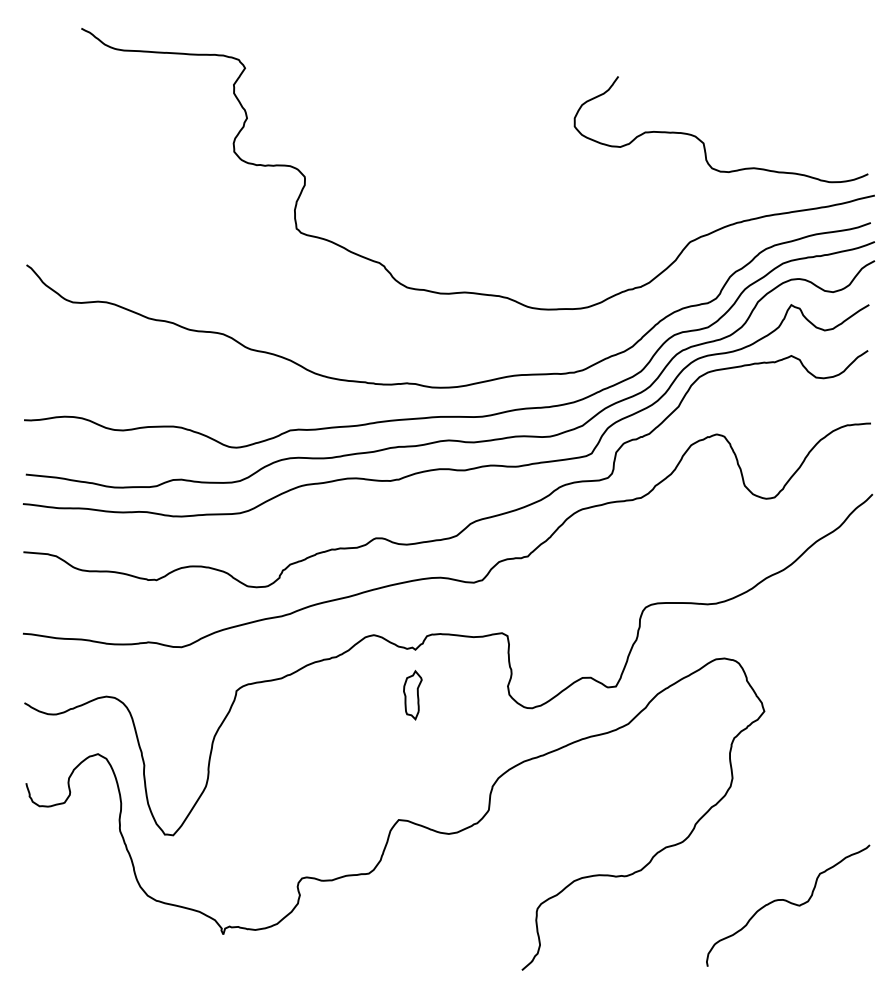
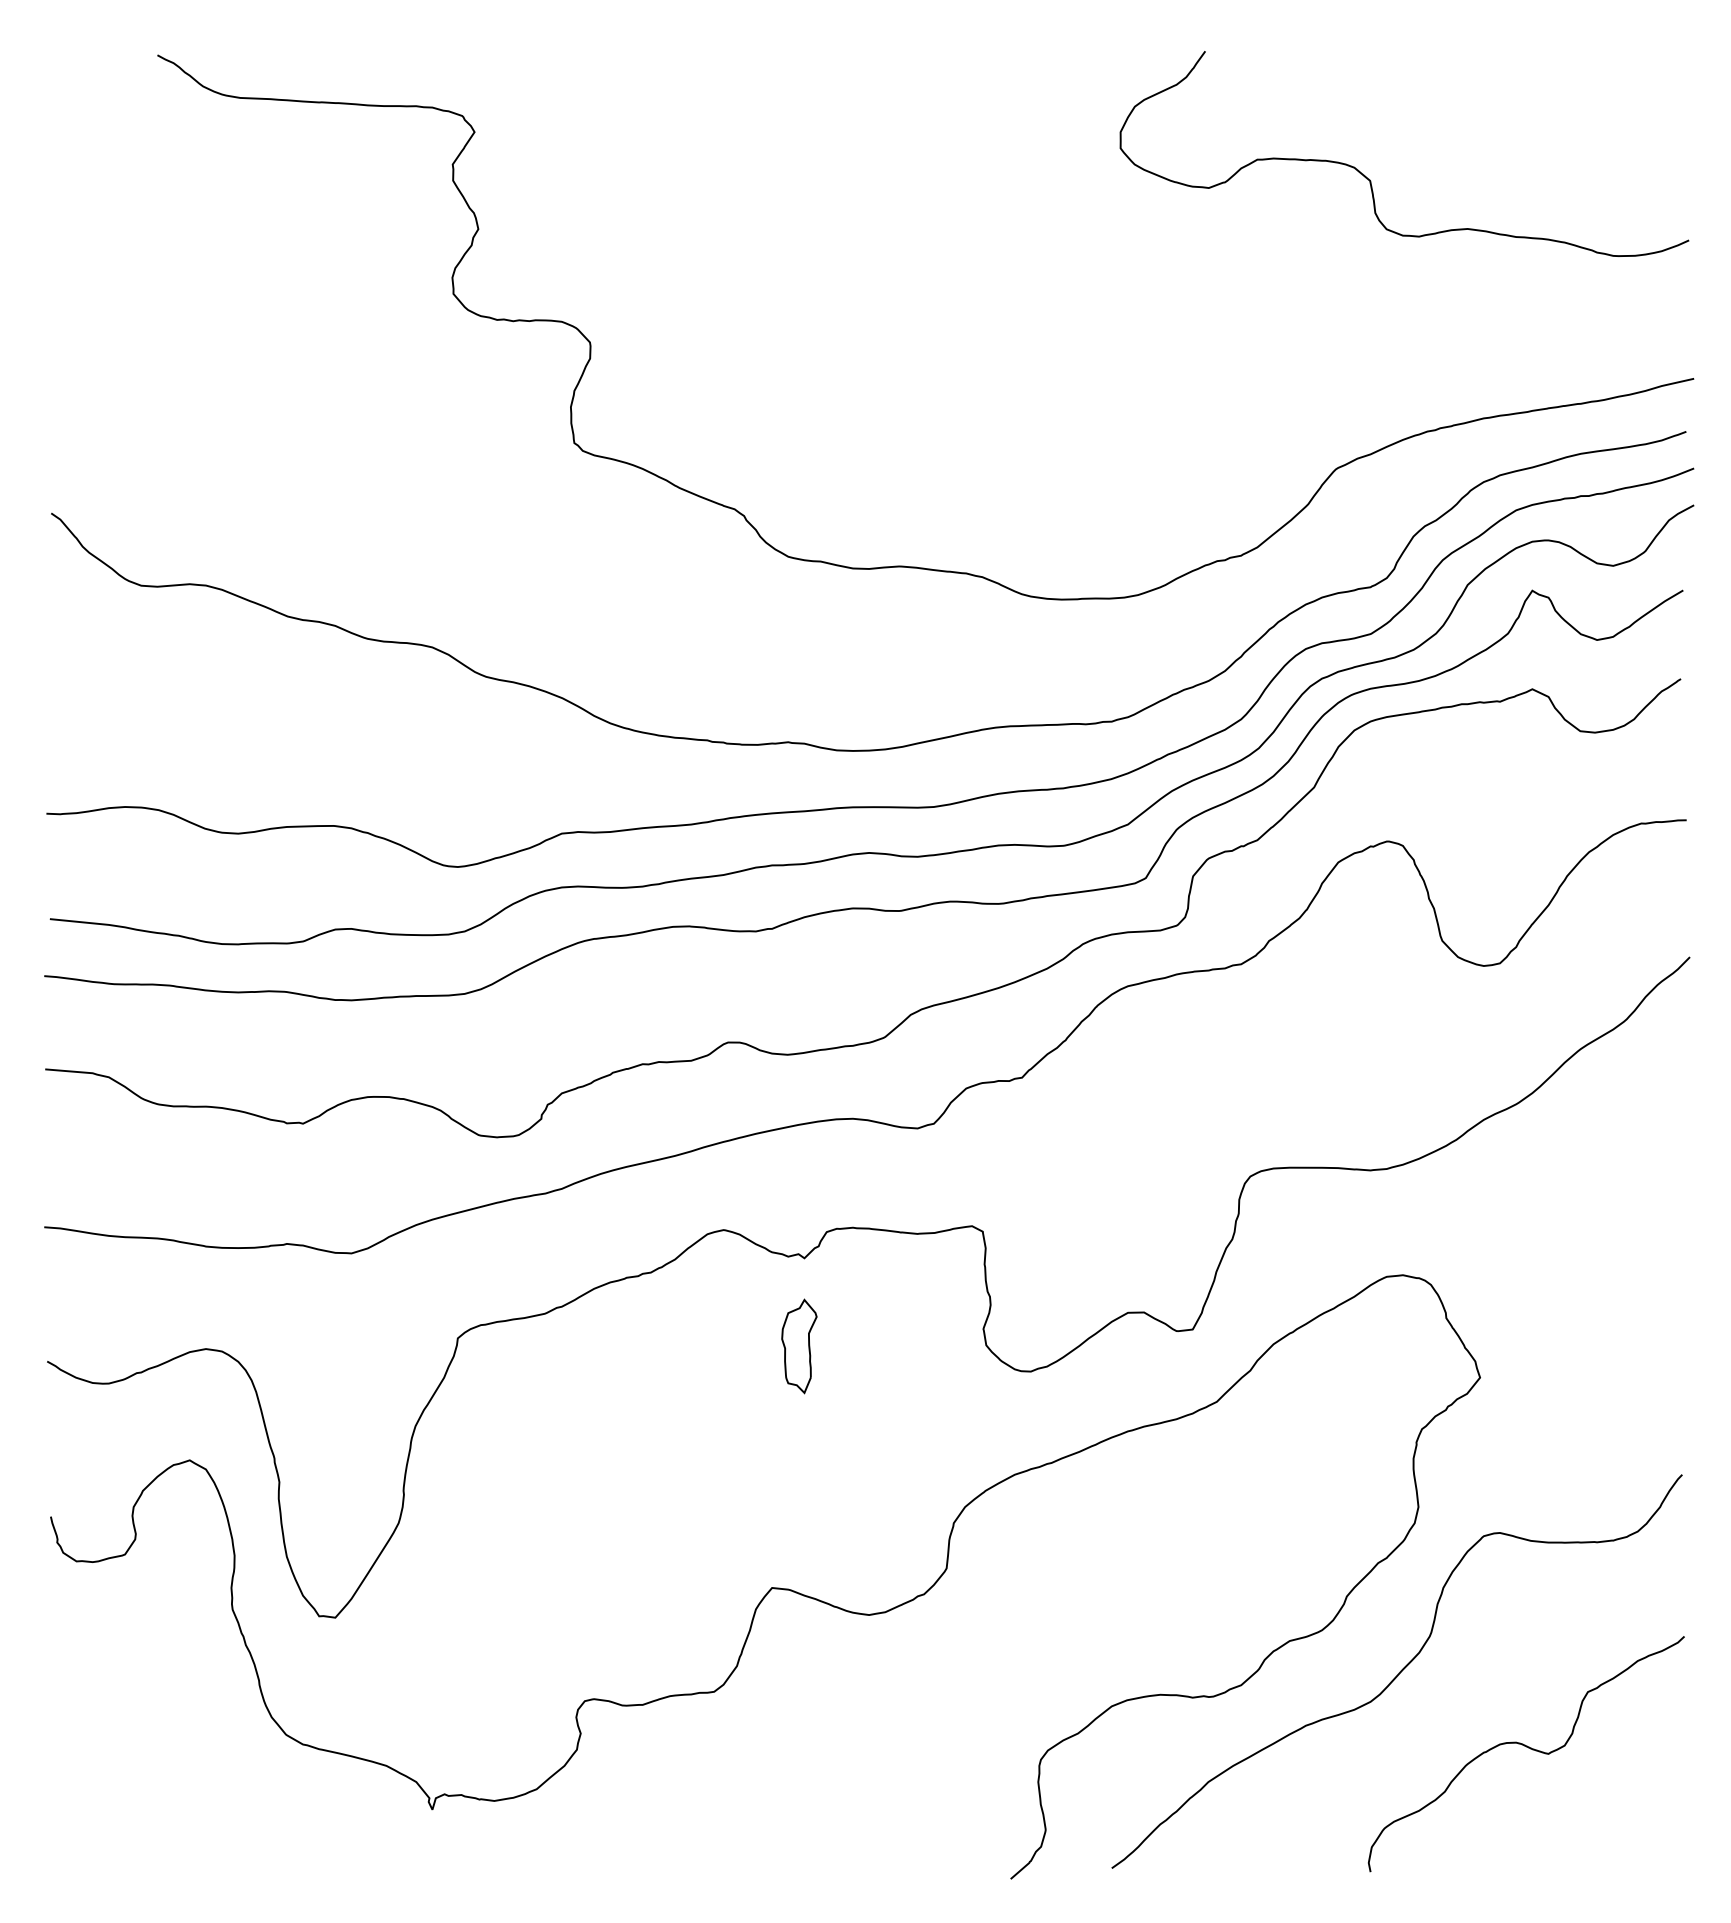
curve: (704, 142) -> (1371, 179), moved
curve: (722, 863) -> (1399, 1672), added

